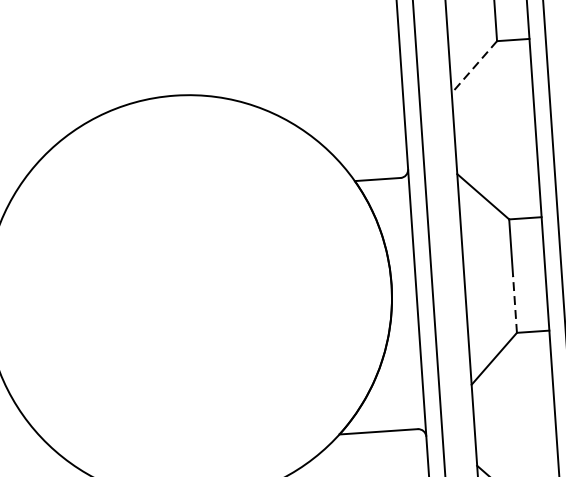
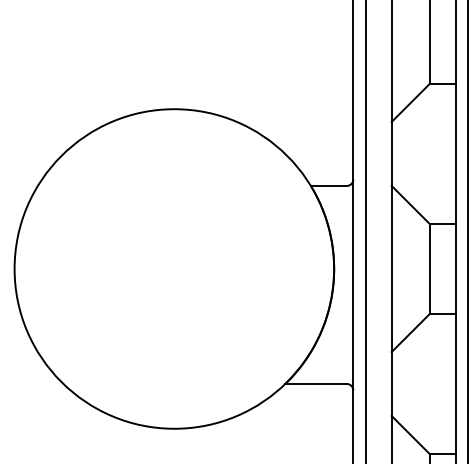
line: (474, 68) -> (410, 103), dashed -> solid
line: (515, 303) -> (430, 290), dashed -> solid

